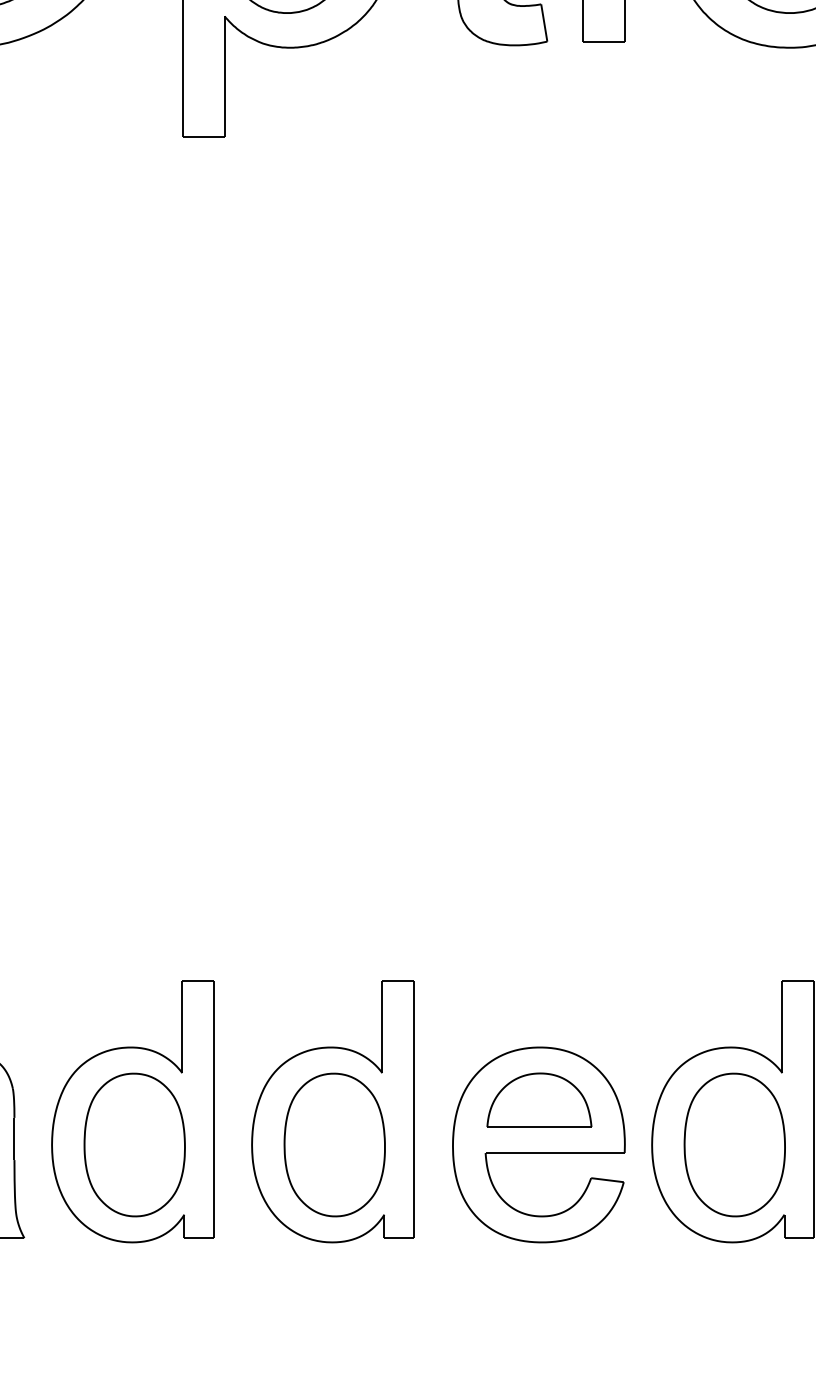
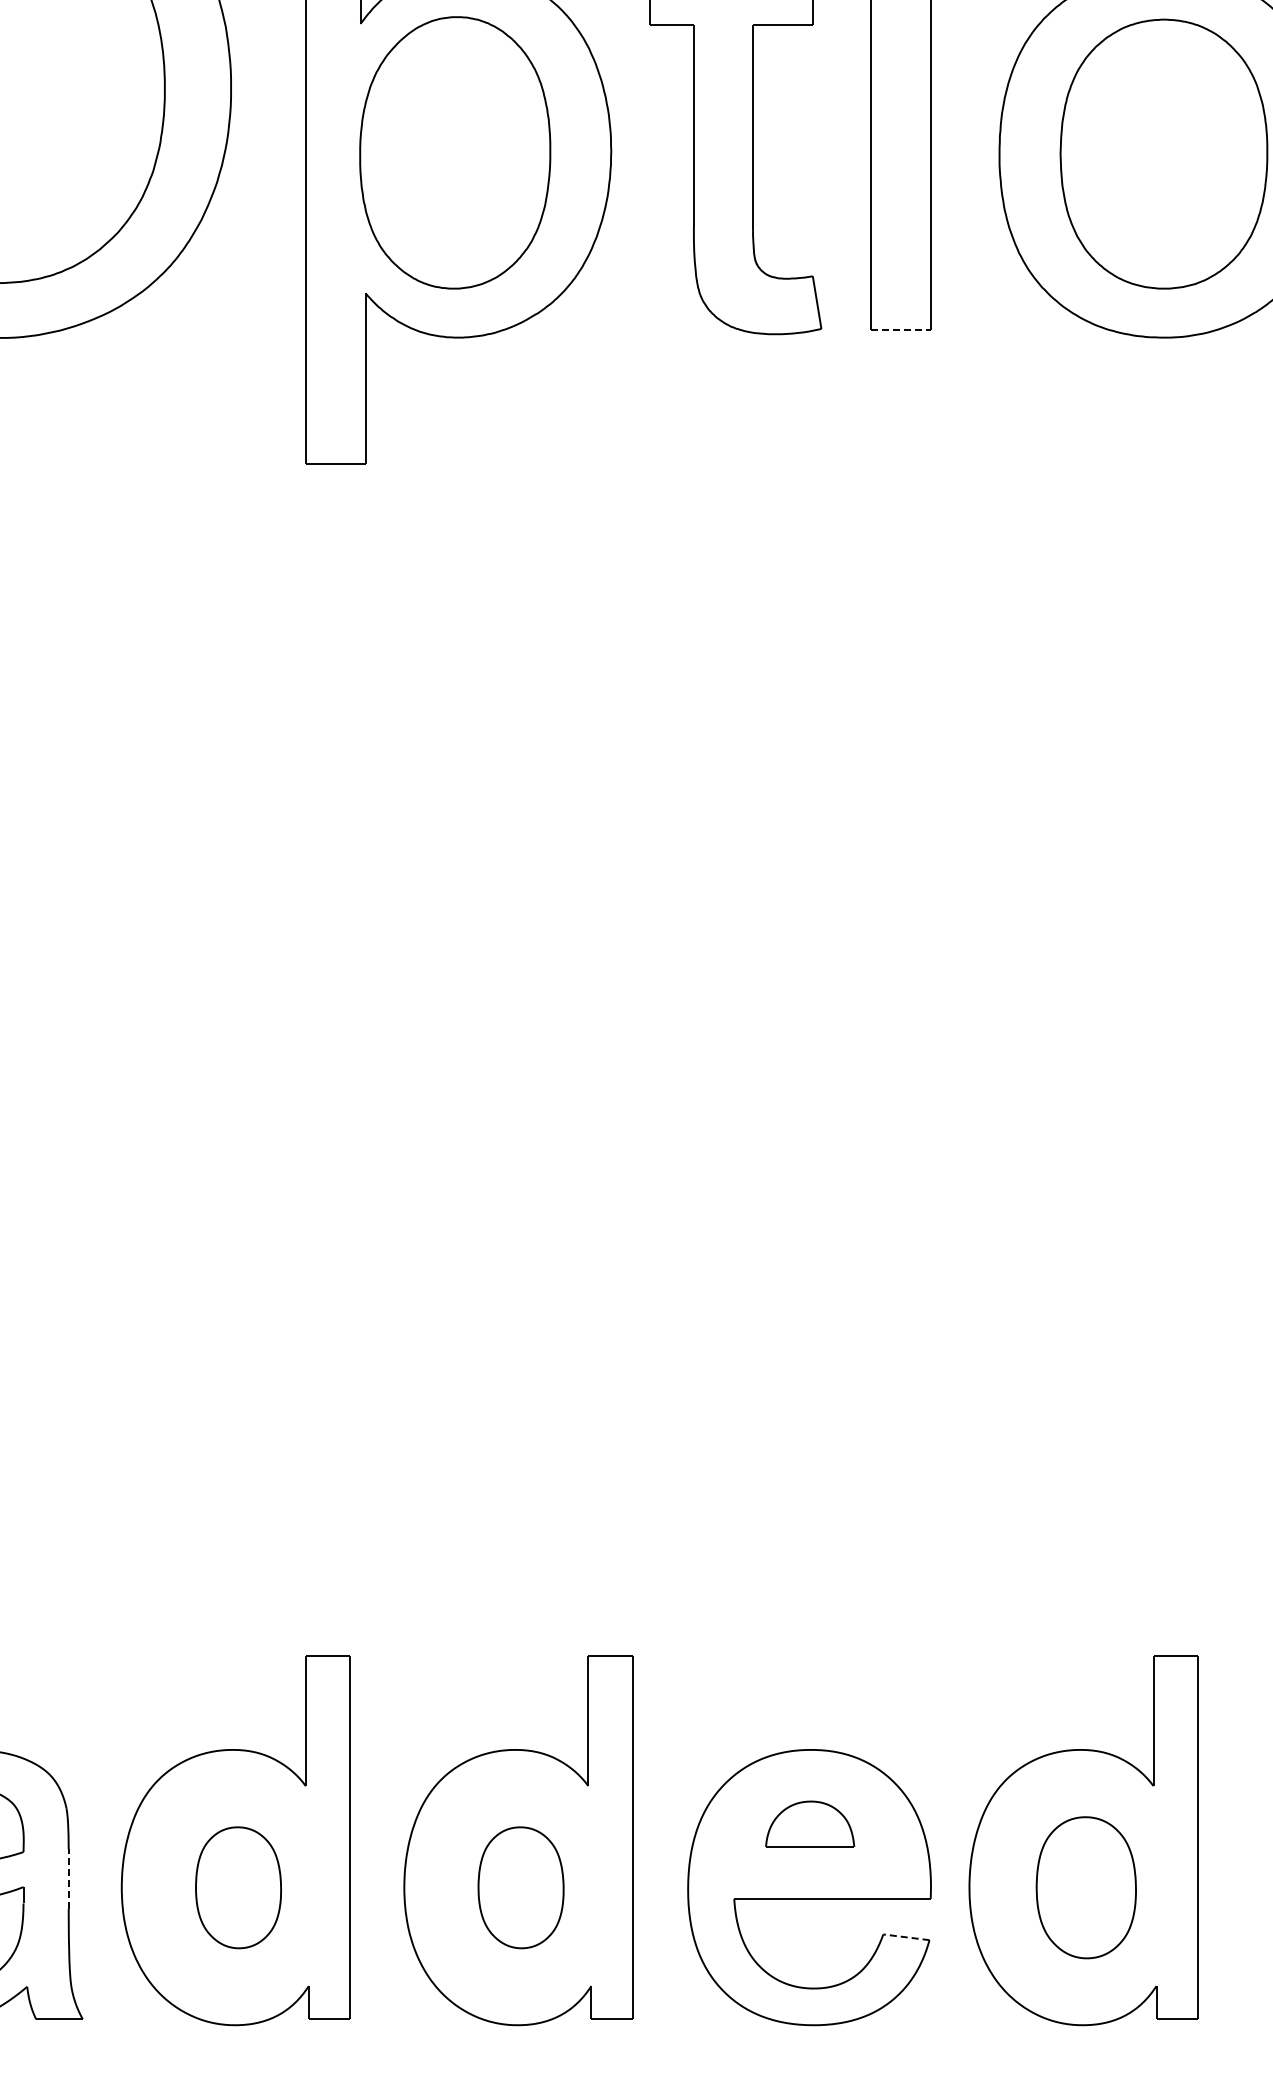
line: (604, 41) -> (901, 329), solid -> dashed
part: (538, 1099) -> (809, 1823), size x0.6
line: (14, 1139) -> (68, 1879), solid -> dashed
part: (134, 1144) -> (238, 1887), size x0.6
part: (334, 1144) -> (520, 1887), size x0.6
part: (734, 1144) -> (1086, 1887), size x0.7
line: (606, 1180) -> (905, 1937), solid -> dashed

